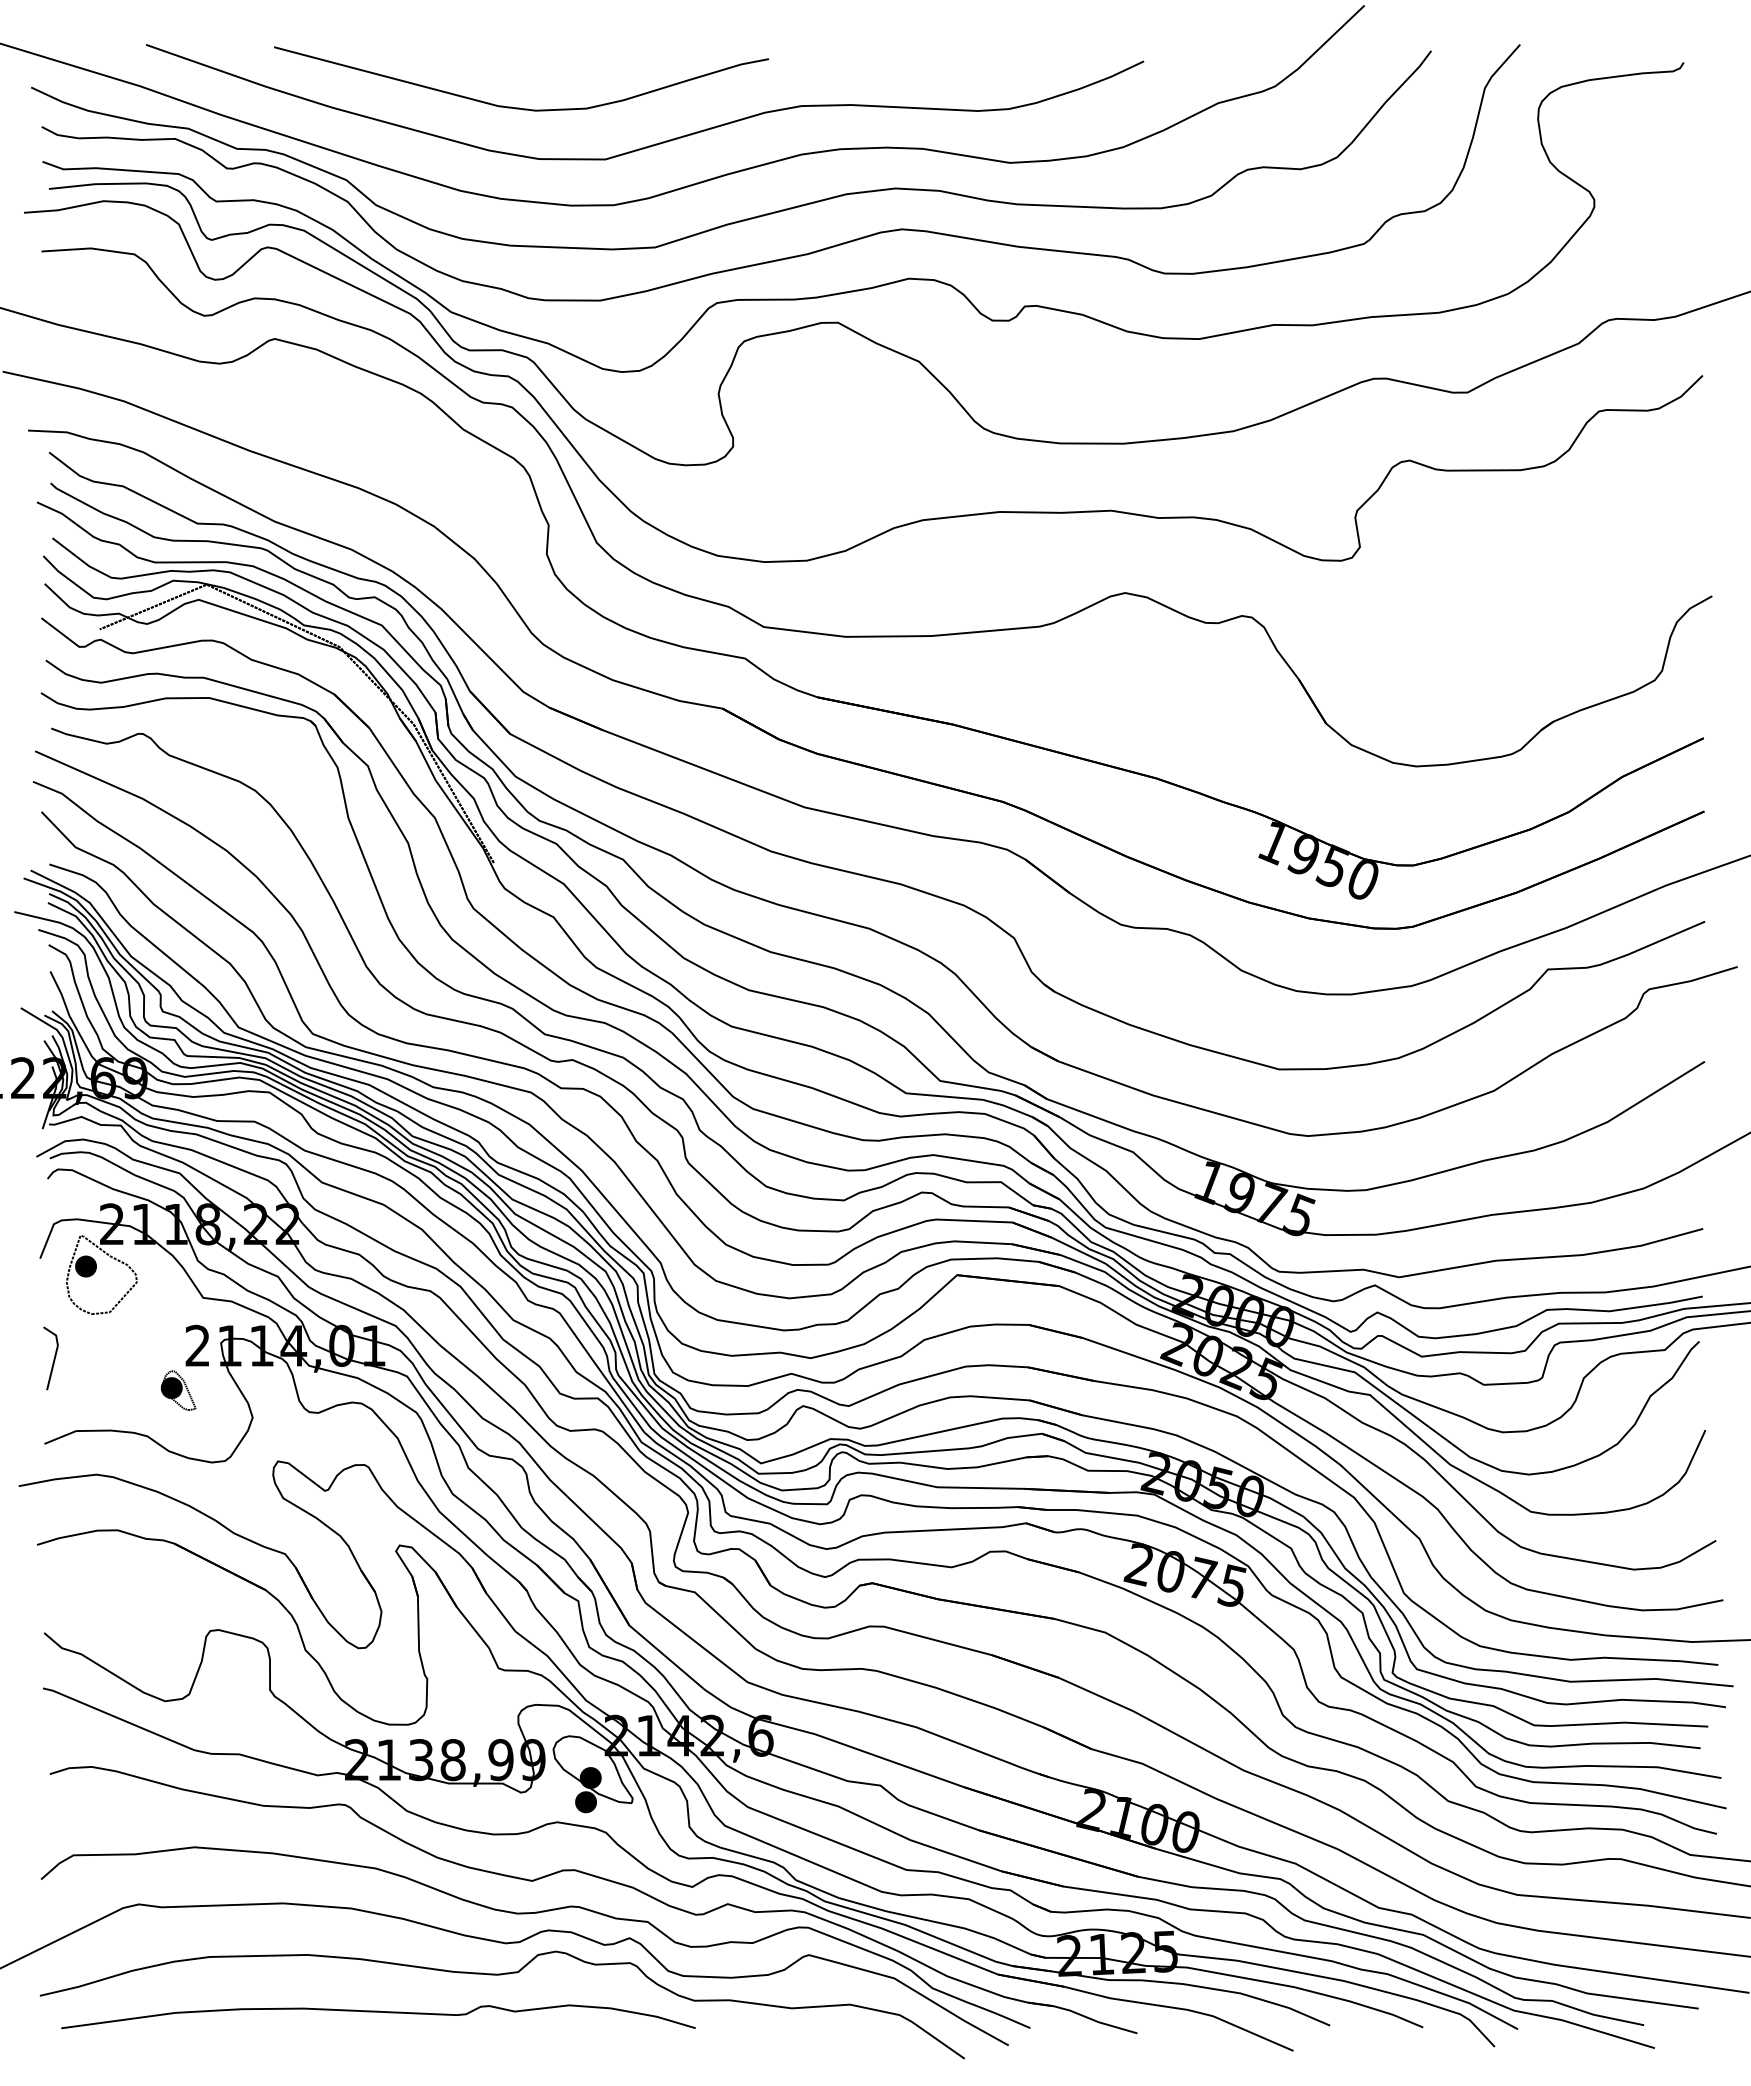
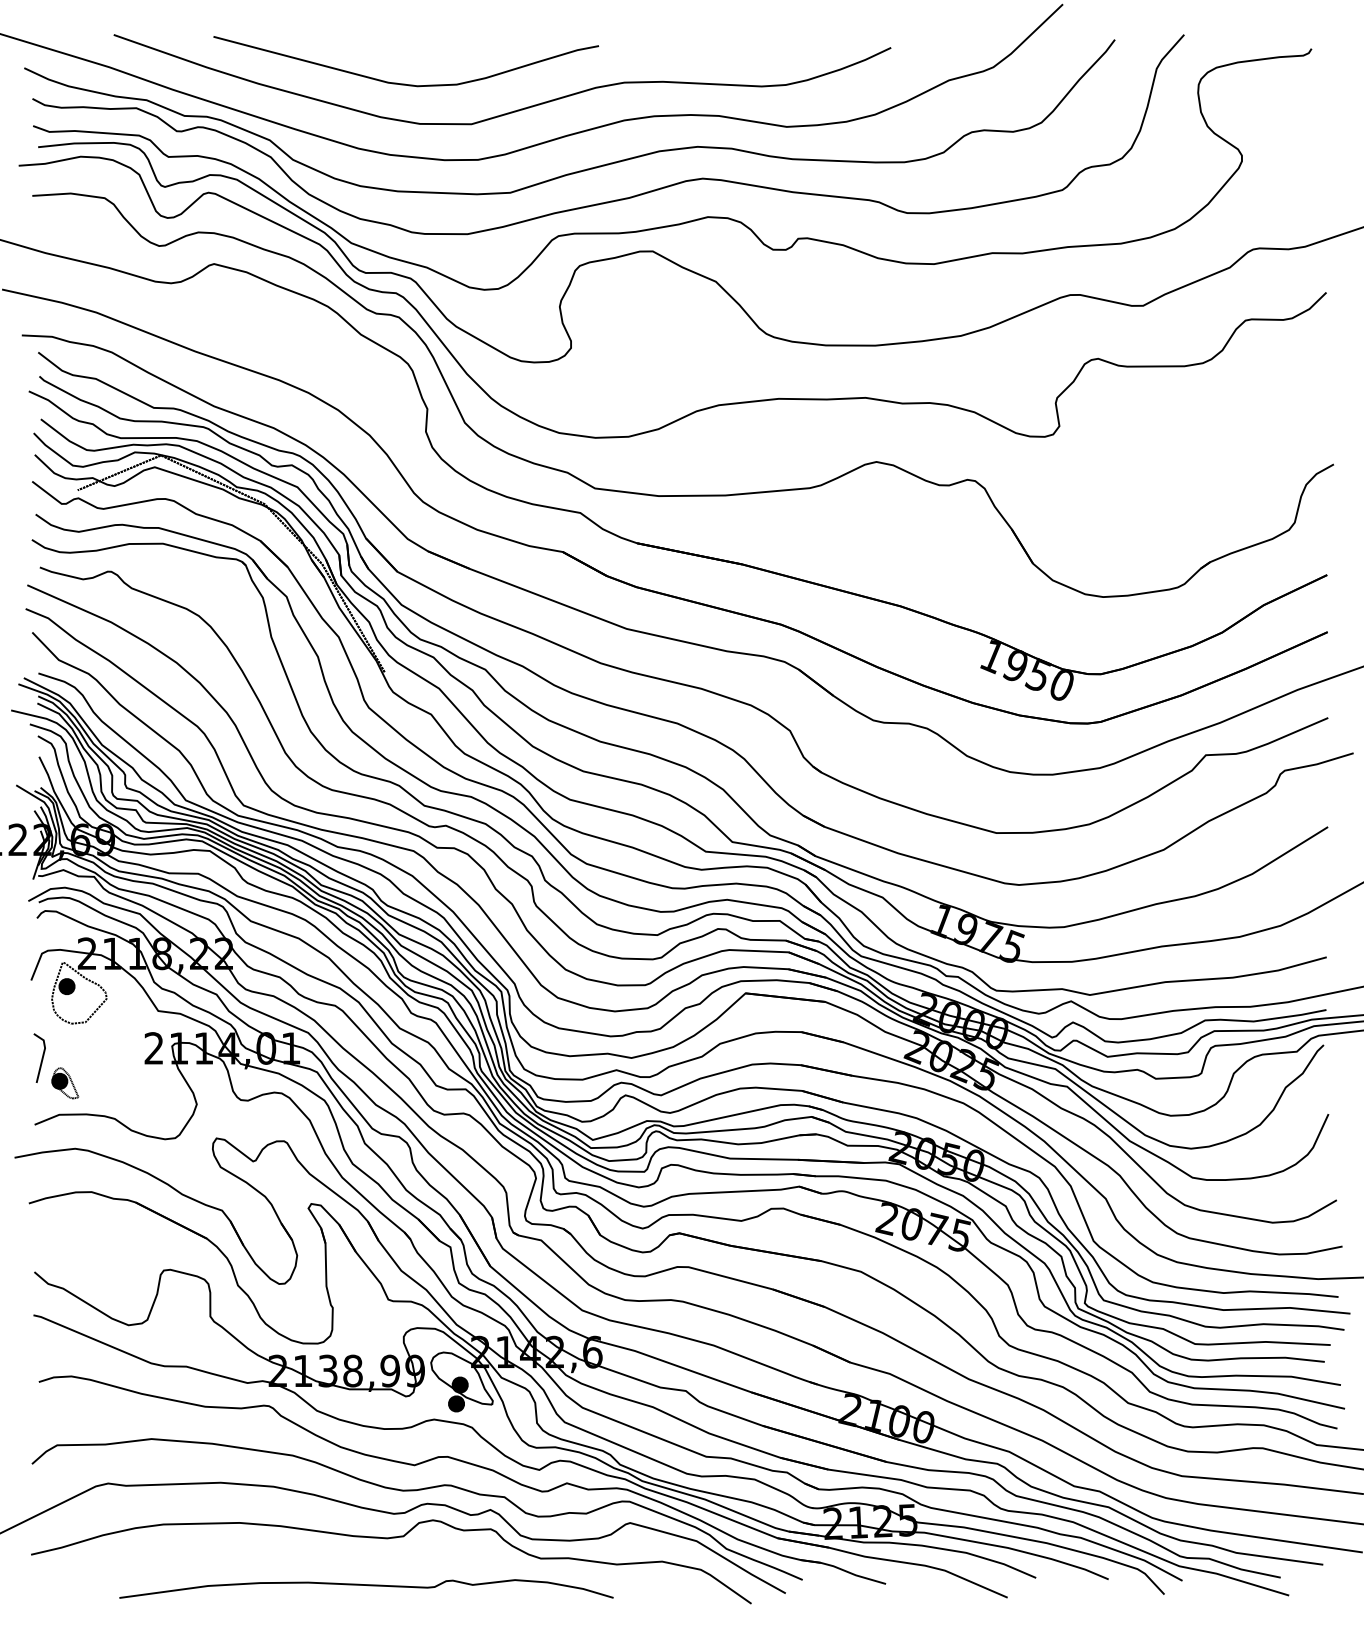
part: (178, 1390) -> (65, 1083), moved
curve: (378, 2012) -> (366, 1585), moved

